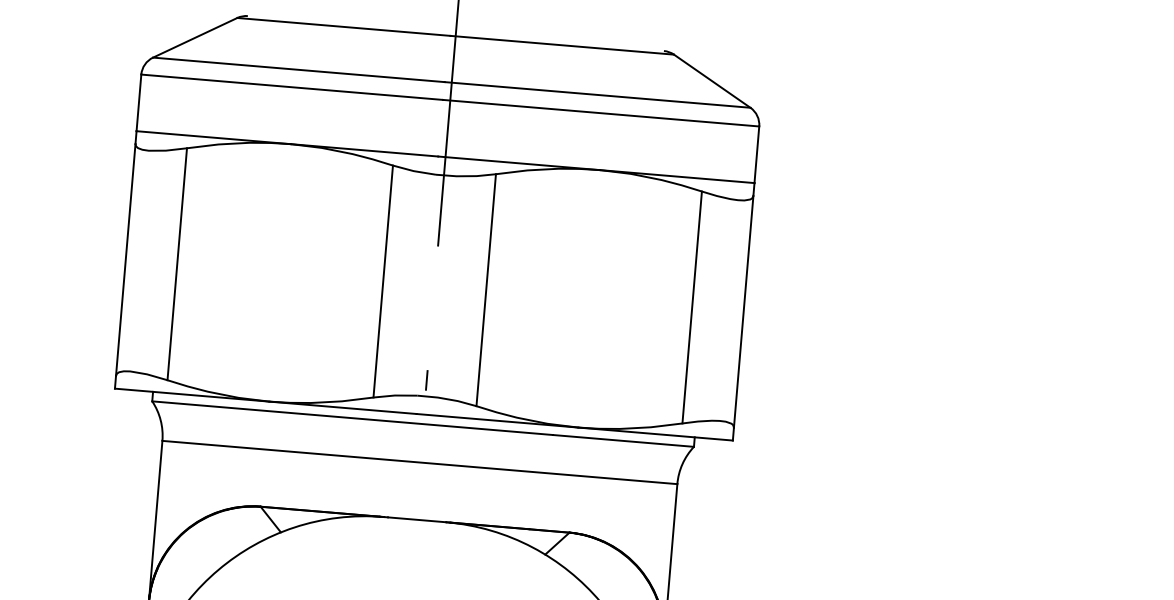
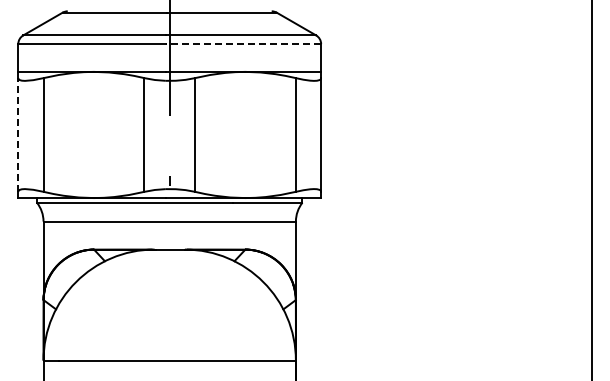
line: (600, 113) -> (243, 44), solid -> dashed
line: (126, 258) -> (18, 134), solid -> dashed

